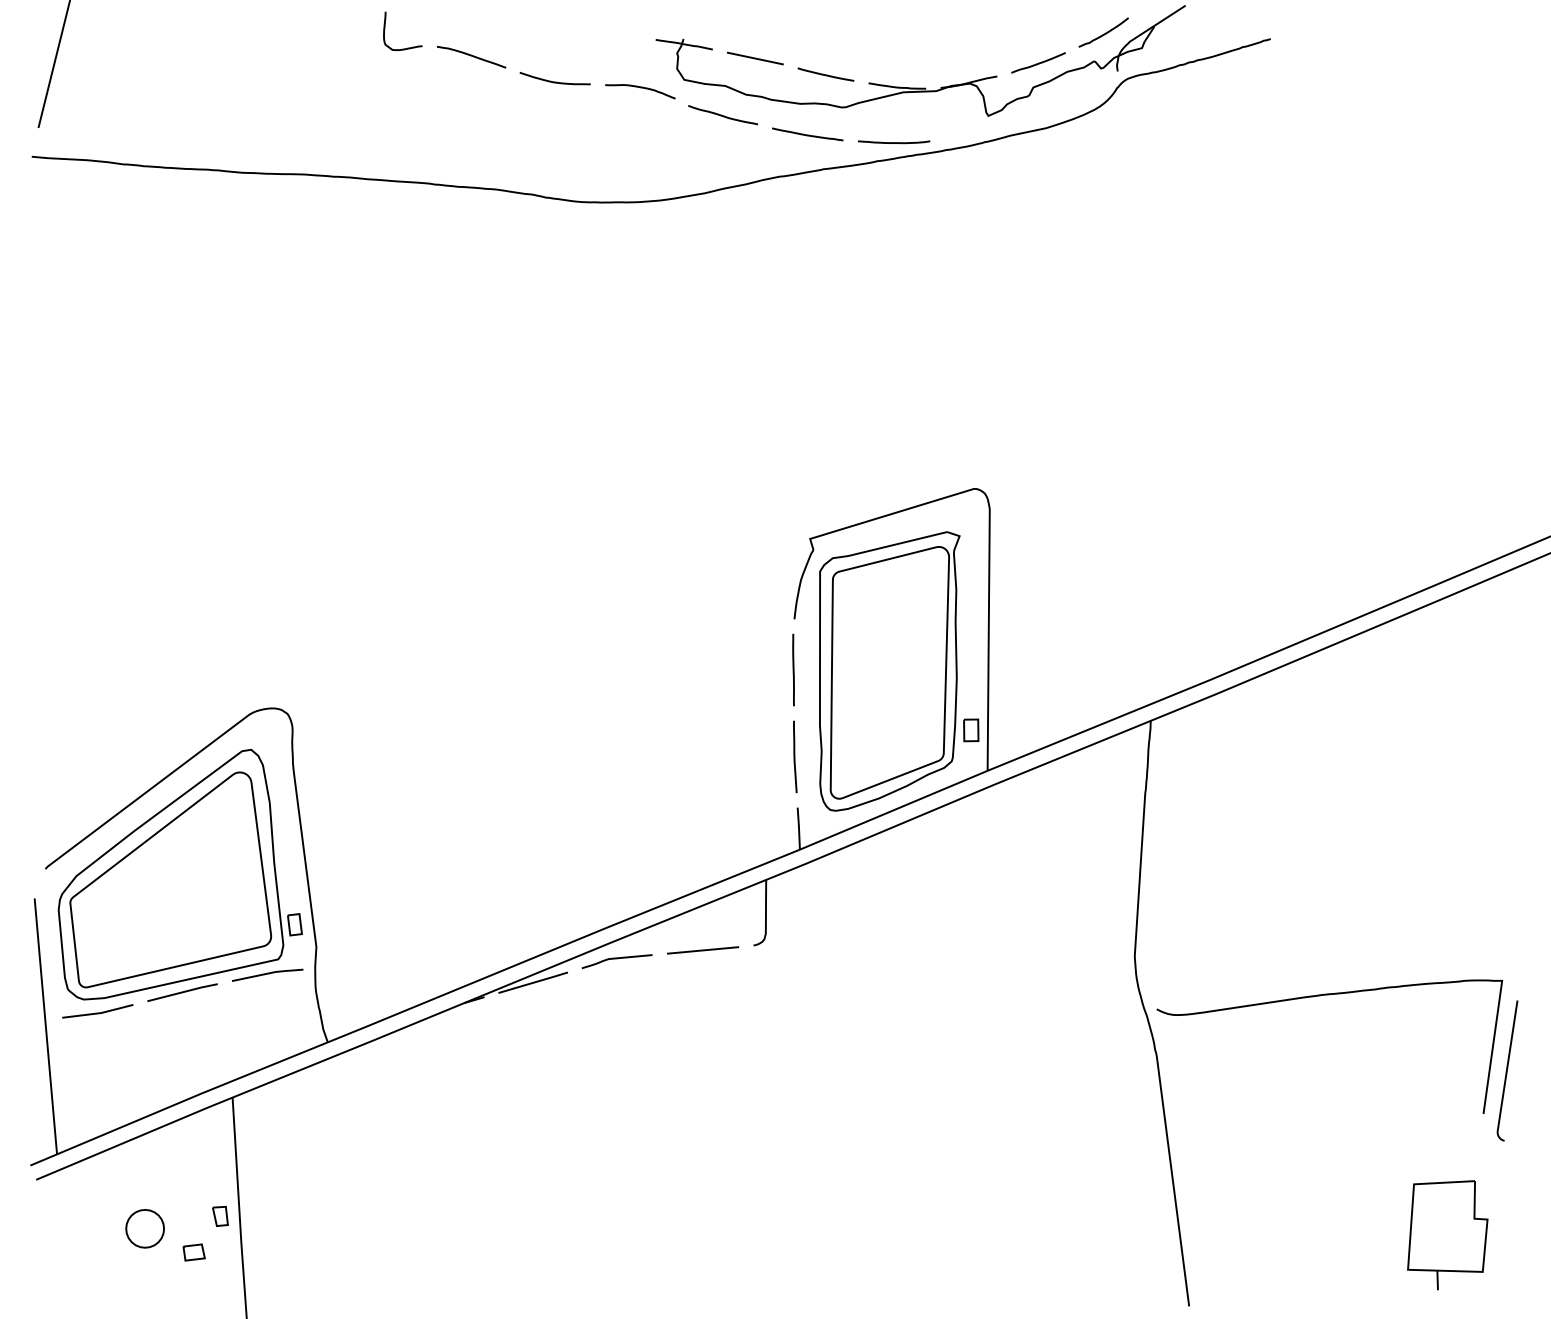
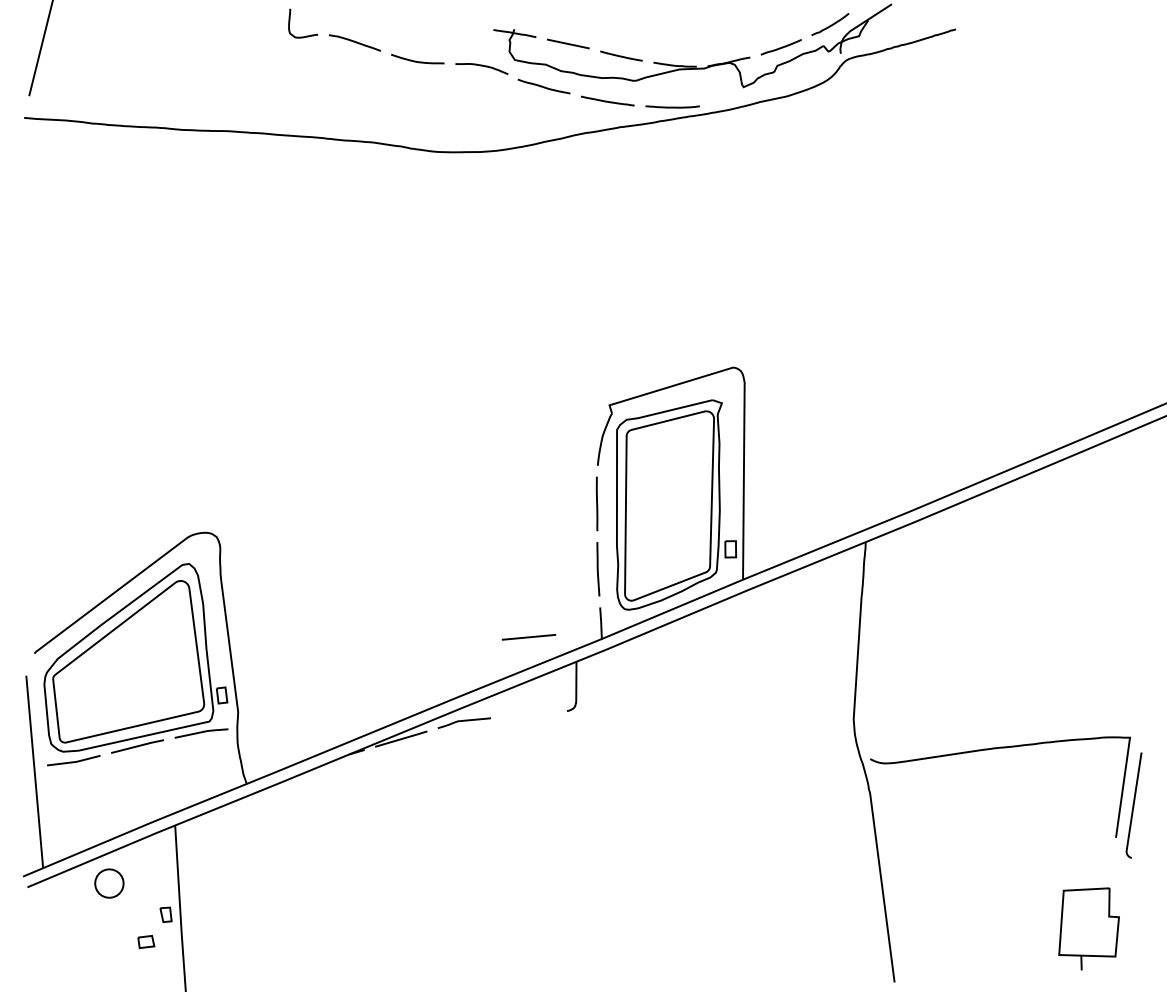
line: (703, 950) -> (529, 637), moved
part: (144, 1228) -> (108, 883), moved

